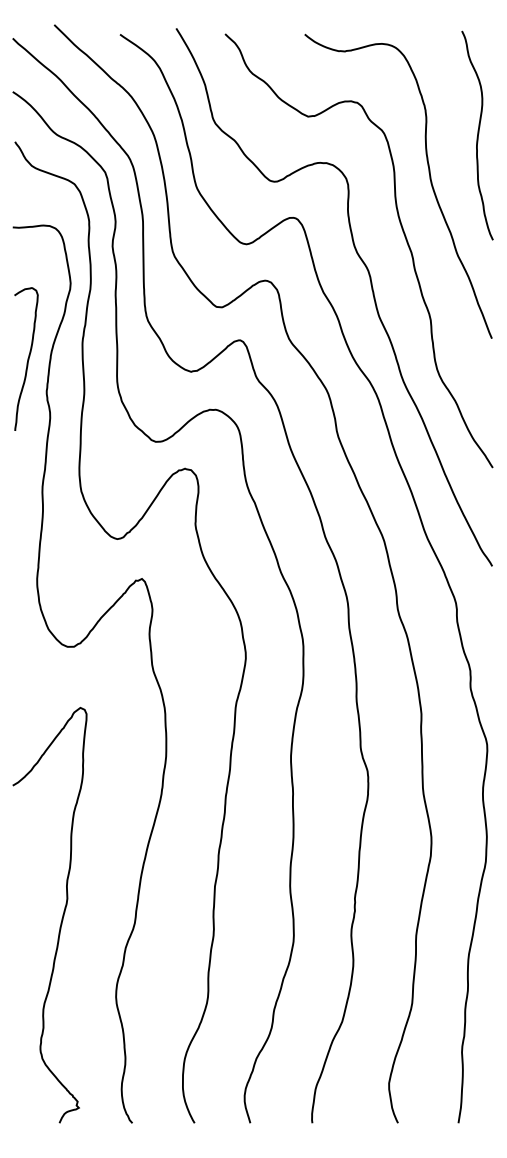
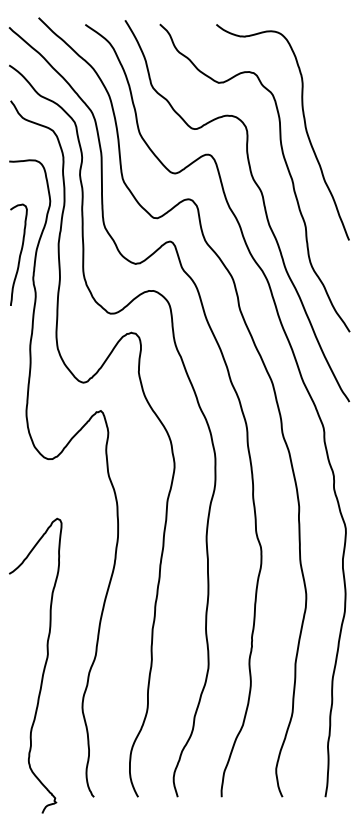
curve: (477, 135) -> (338, 96), removed
curve: (61, 918) -> (43, 668), moved

